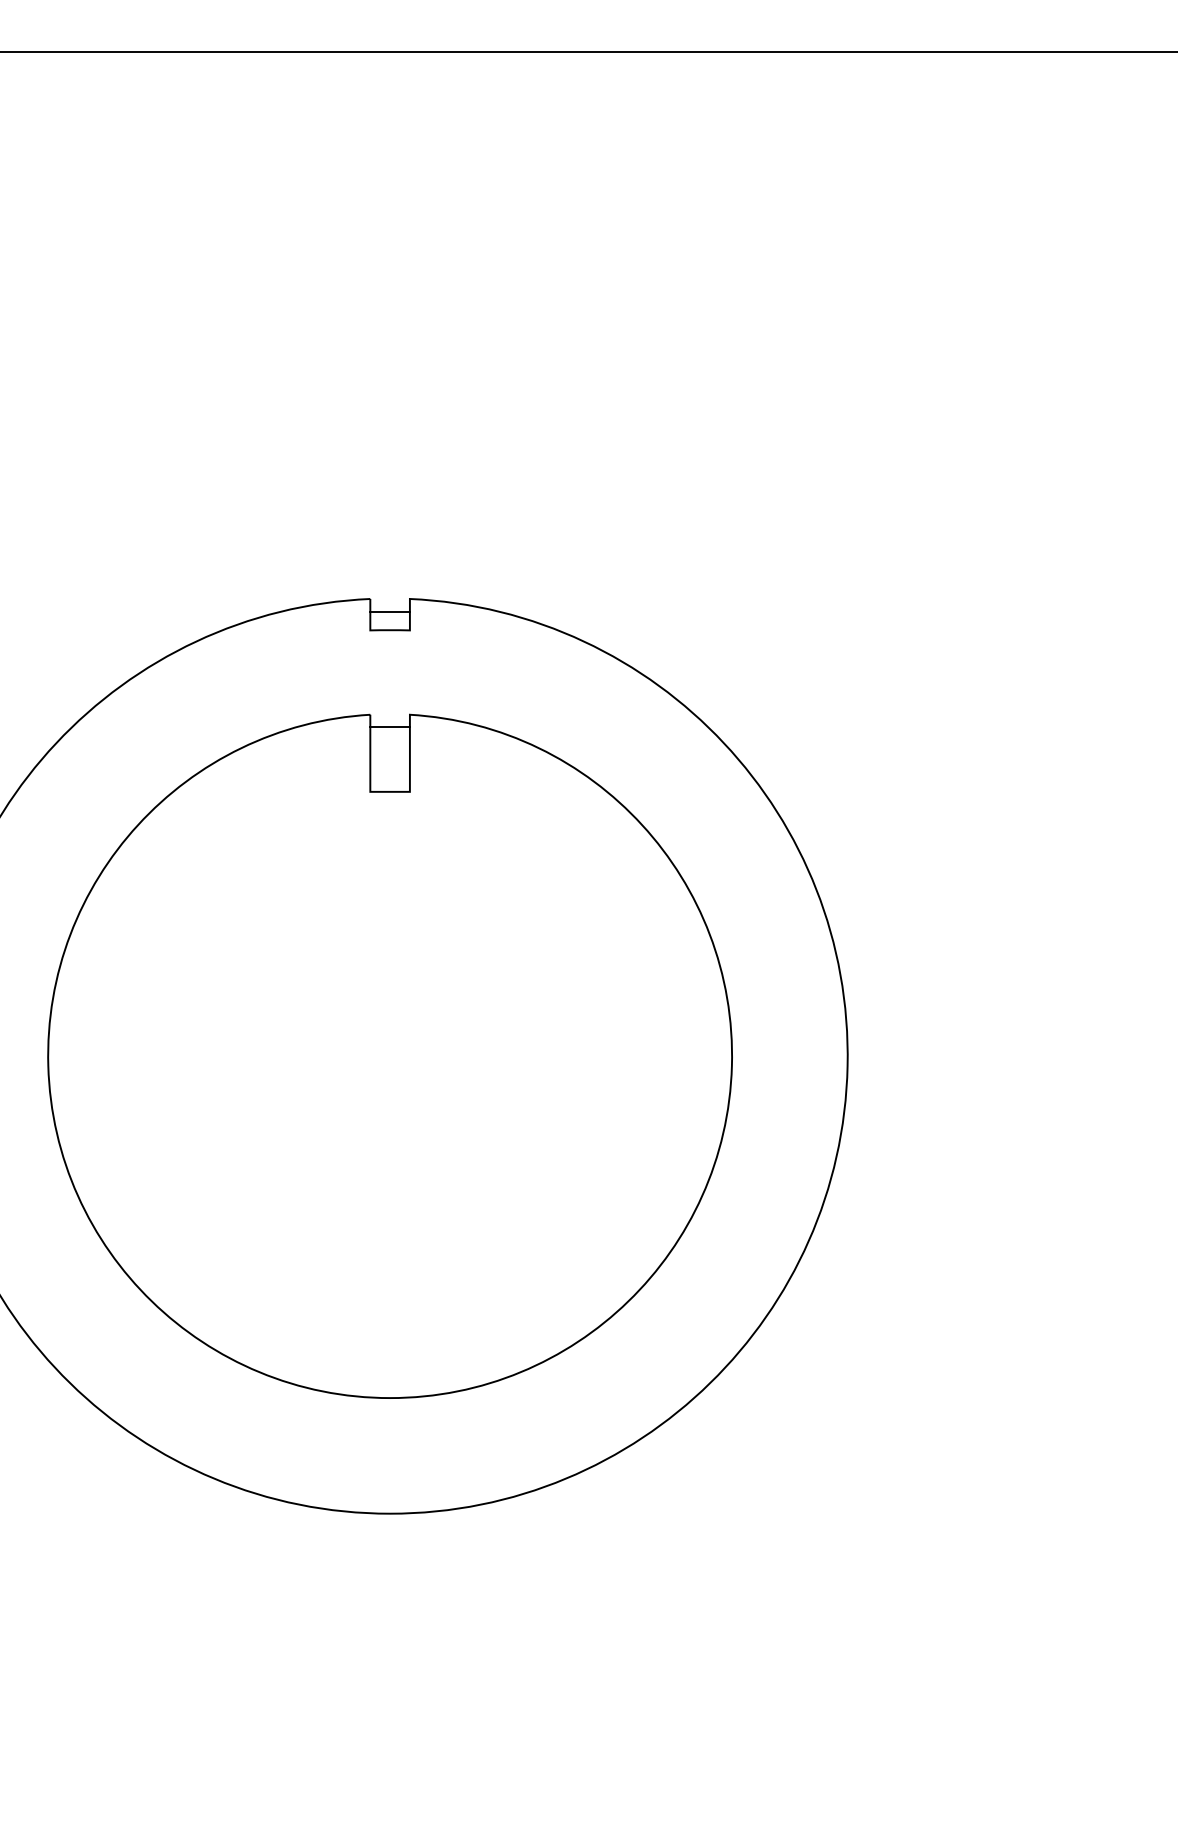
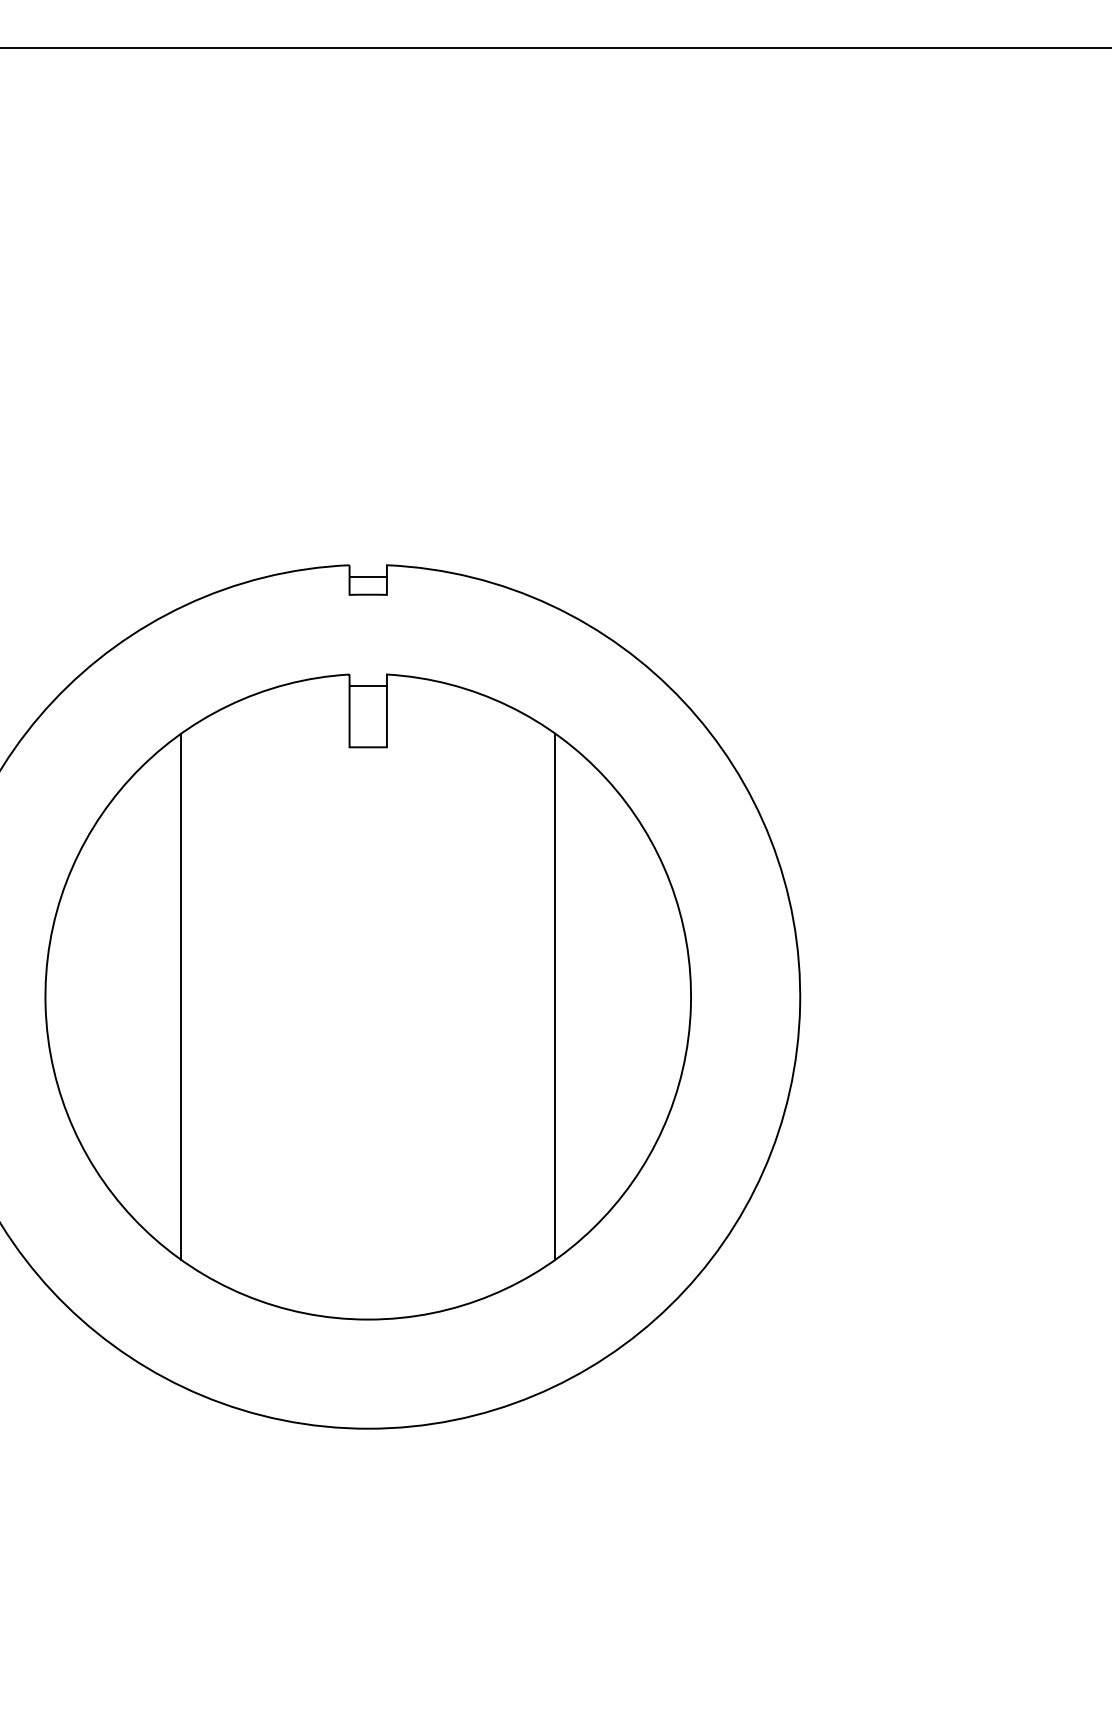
line: (191, 1055) -> (180, 996), added
line: (588, 1055) -> (555, 996), added

